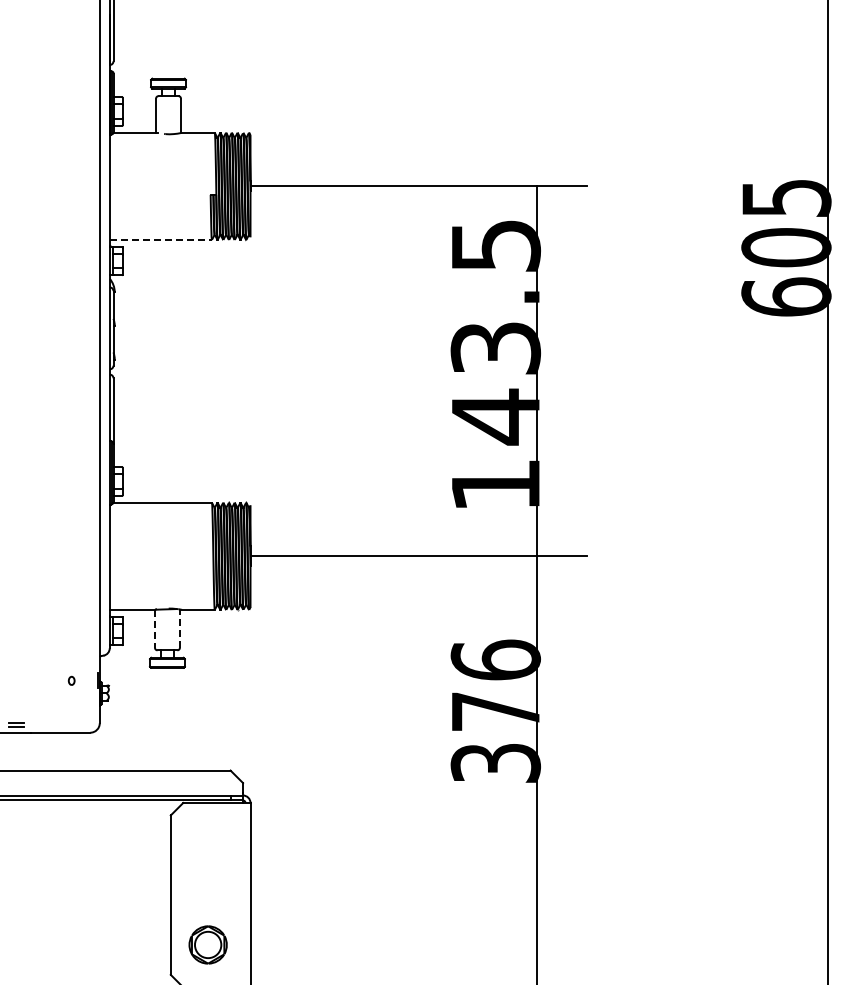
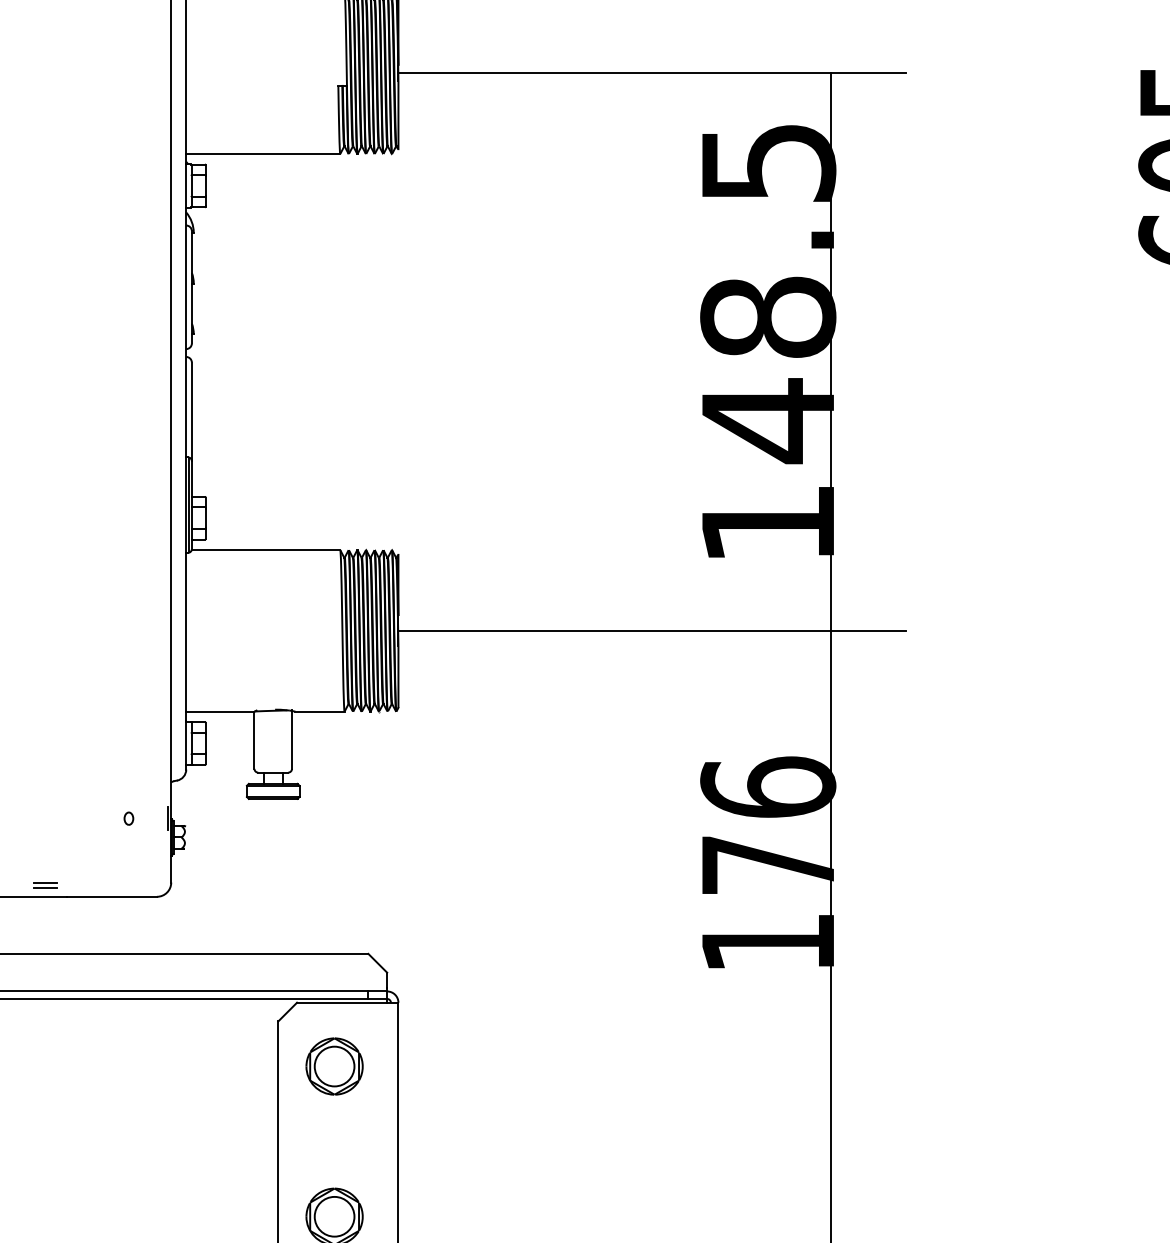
line: (161, 239) -> (264, 153), dashed -> solid
text: (495, 348) -> (767, 317), 143.5 -> 148.5
line: (155, 628) -> (255, 739), dashed -> solid
line: (179, 628) -> (291, 739), dashed -> solid
text: (495, 763) -> (767, 943), 376 -> 176
part: (207, 844) -> (333, 1065), added

